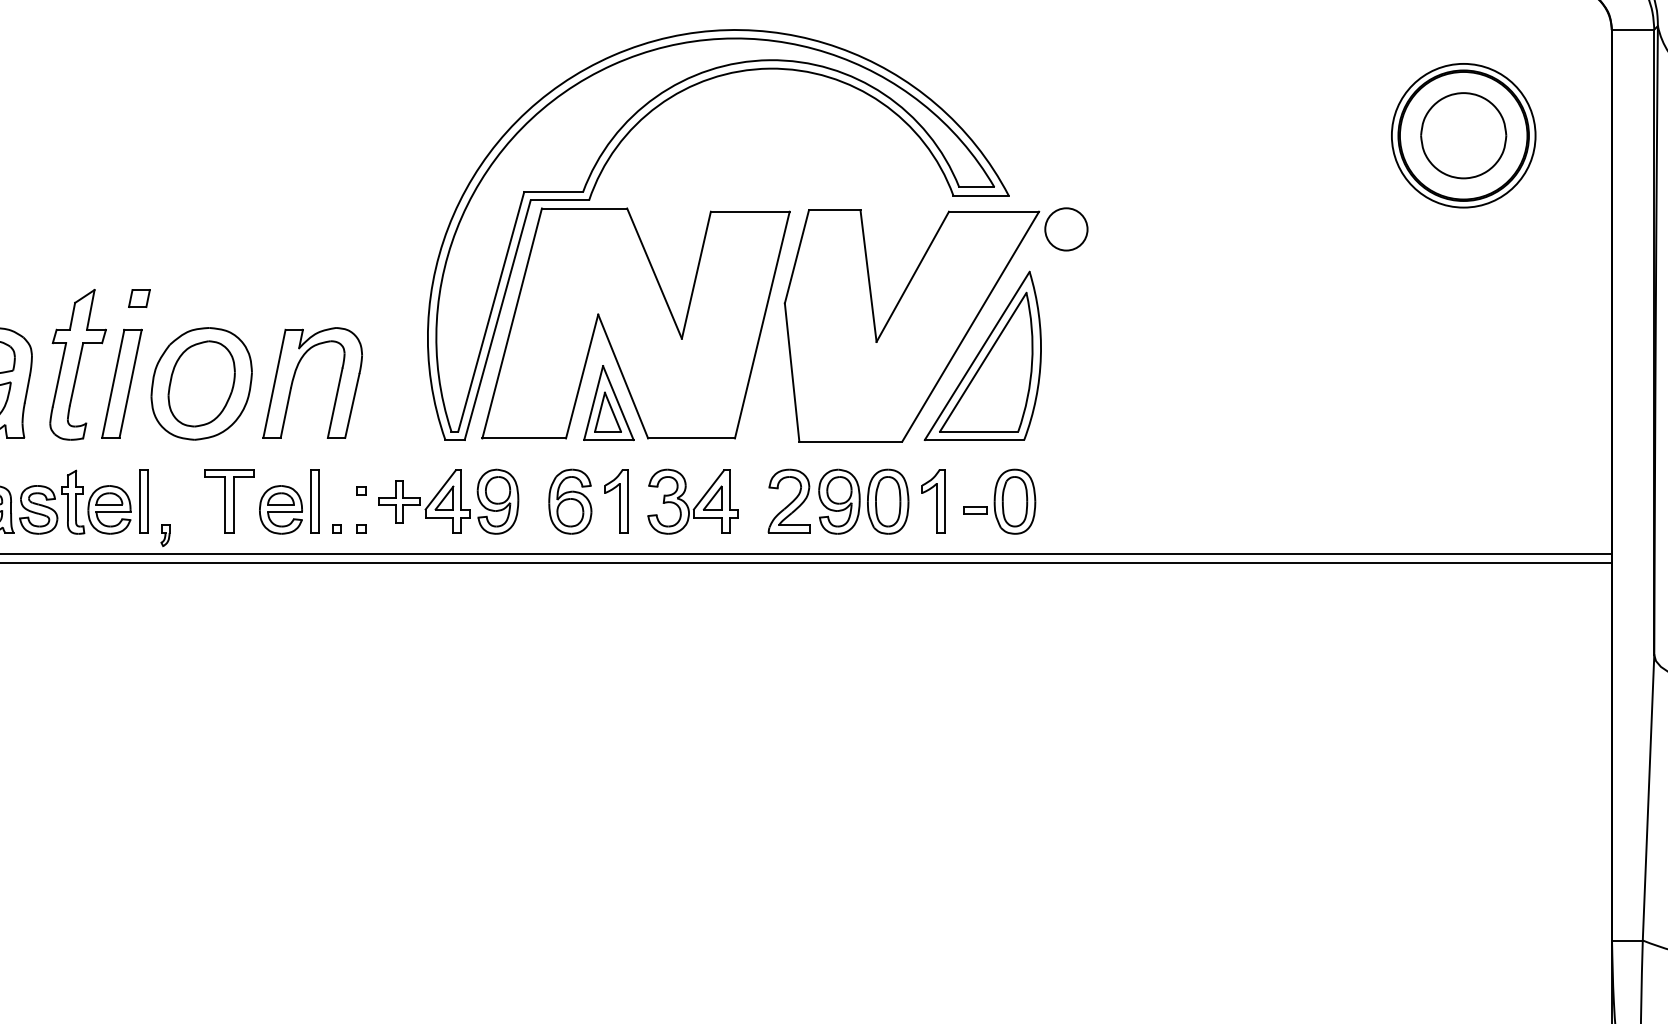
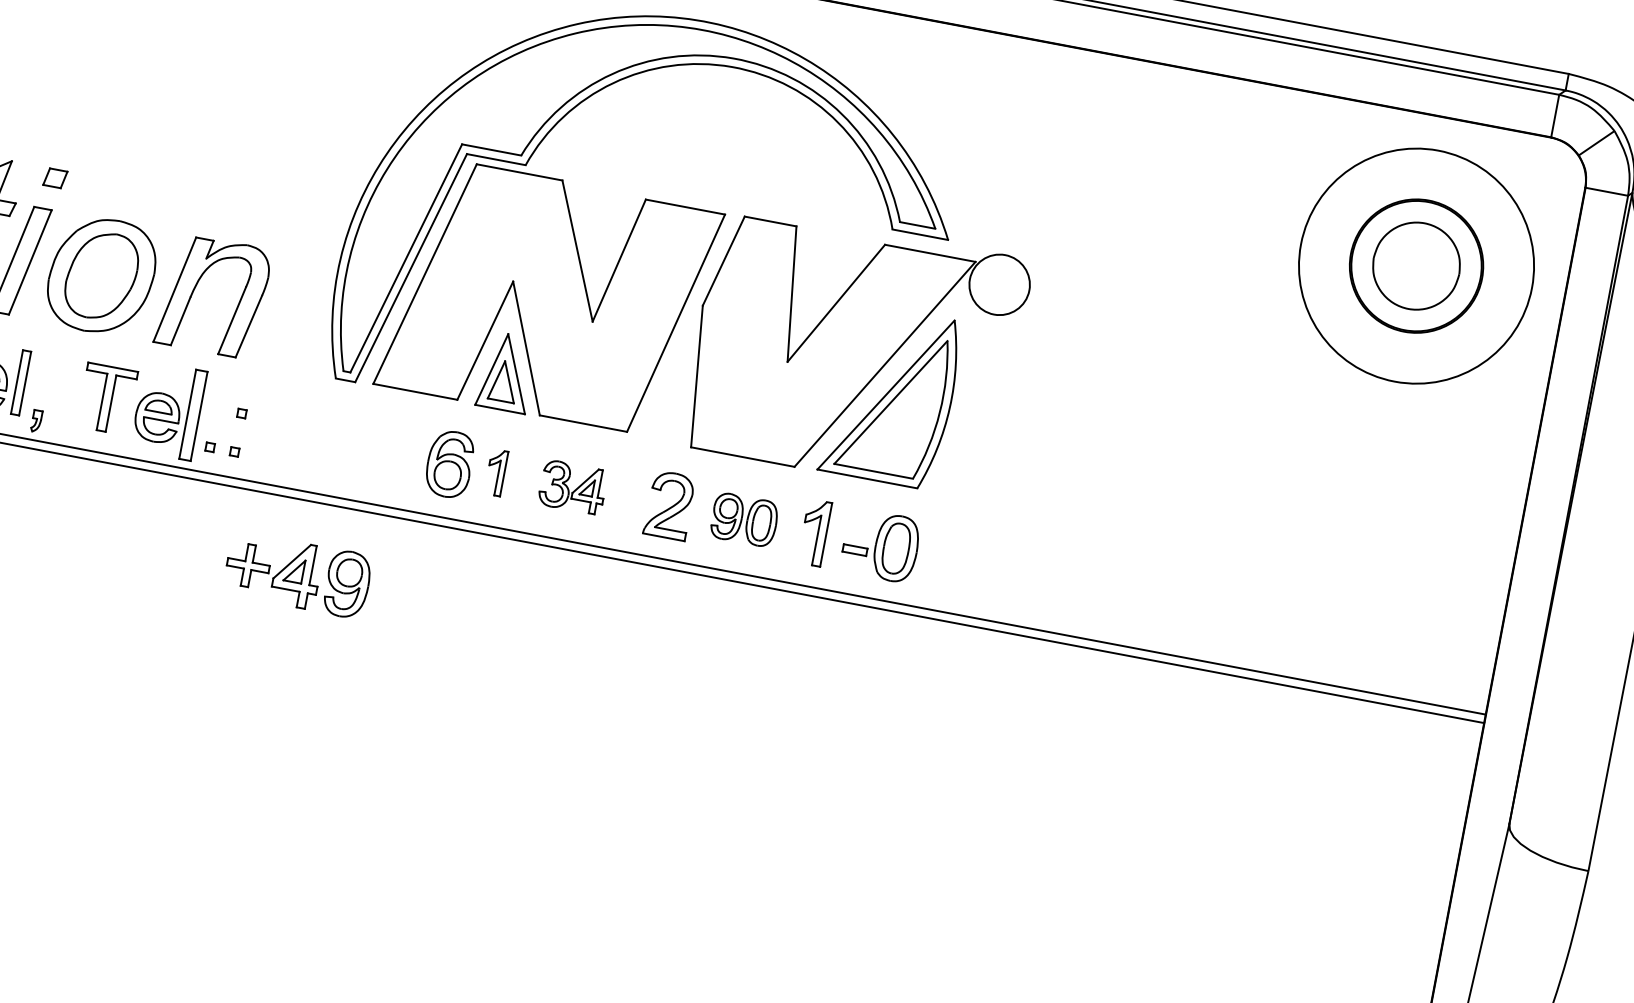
circle: (1463, 135) -> (1416, 265), size x1.6
circle: (1066, 229) -> (999, 284), size x1.4
part: (314, 501) -> (192, 415), size x1.4
part: (448, 501) -> (297, 574), moved
part: (616, 501) -> (496, 472), size x0.7
part: (692, 501) -> (572, 487), size x0.7
part: (863, 501) -> (744, 519), size x0.7

